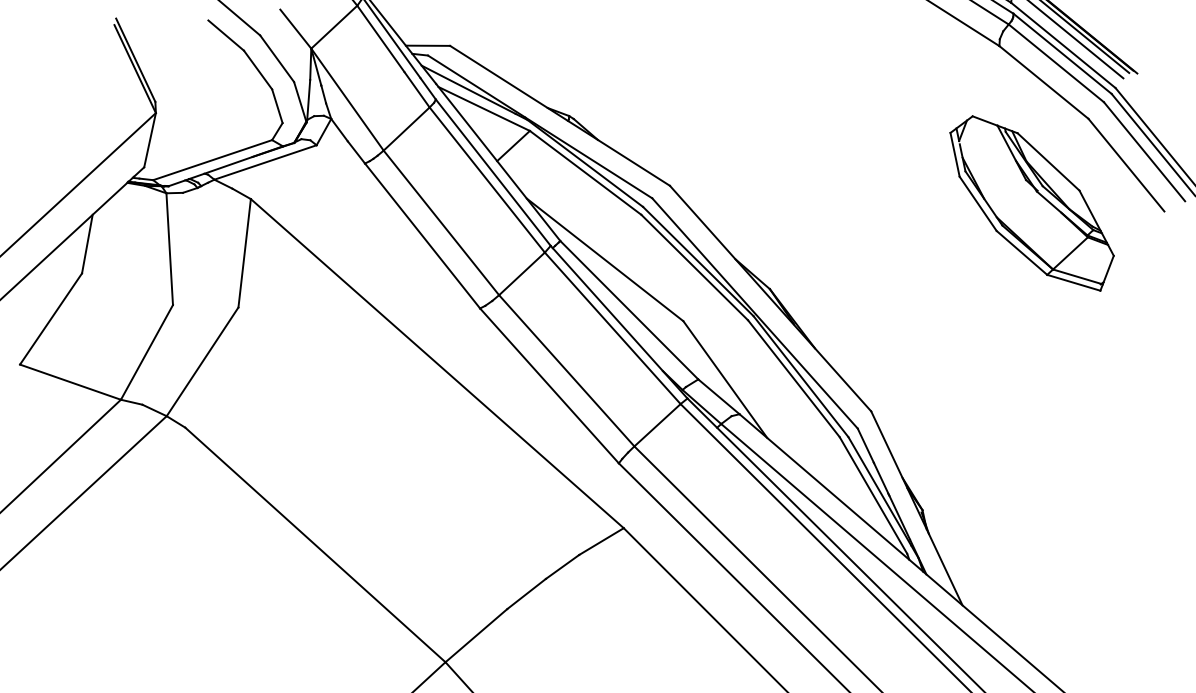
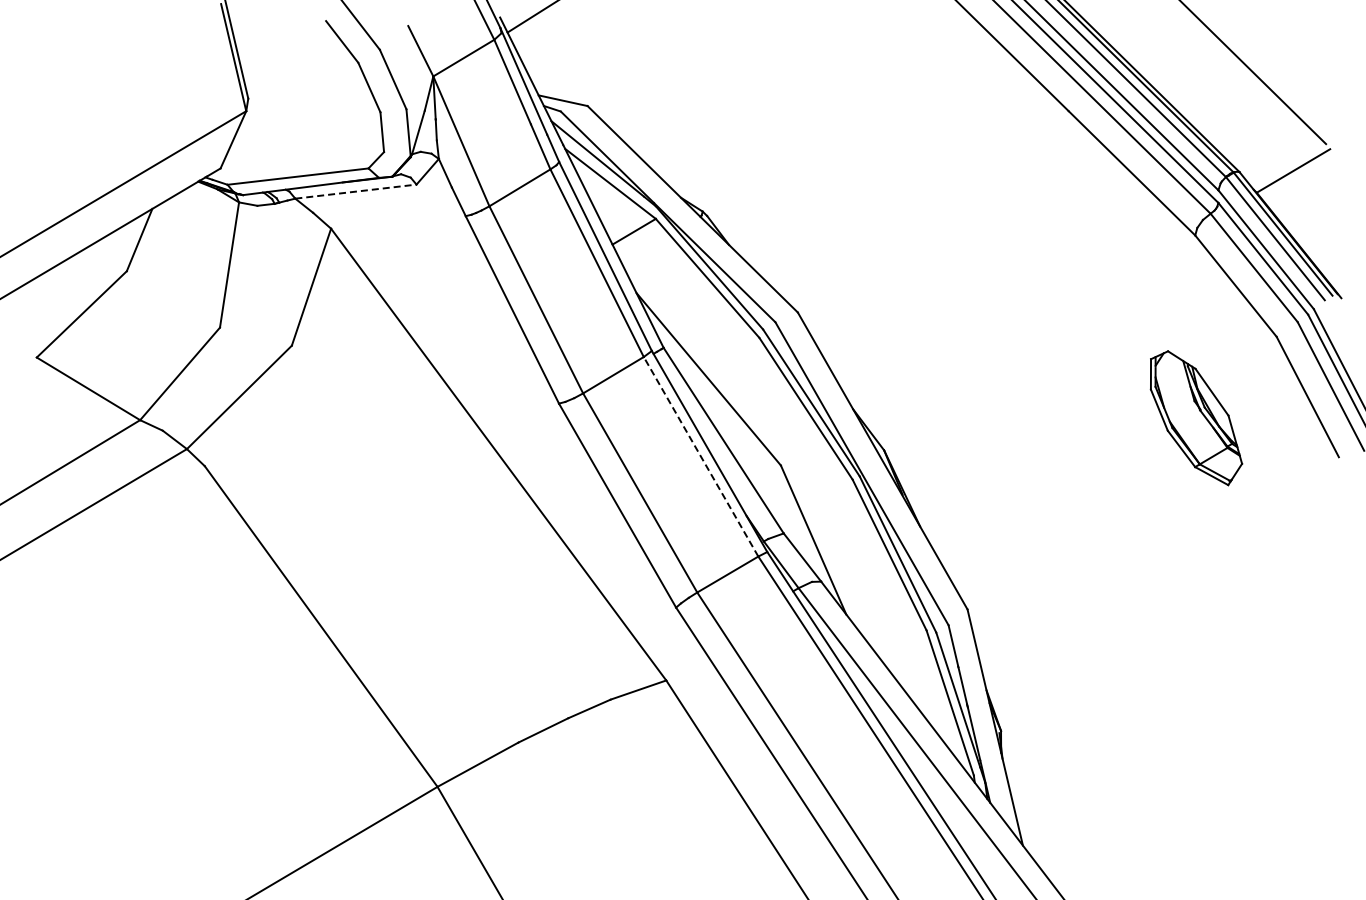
line: (266, 162) -> (356, 191), solid -> dashed
part: (1033, 203) -> (1196, 417), size x0.6
line: (612, 328) -> (700, 456), solid -> dashed

